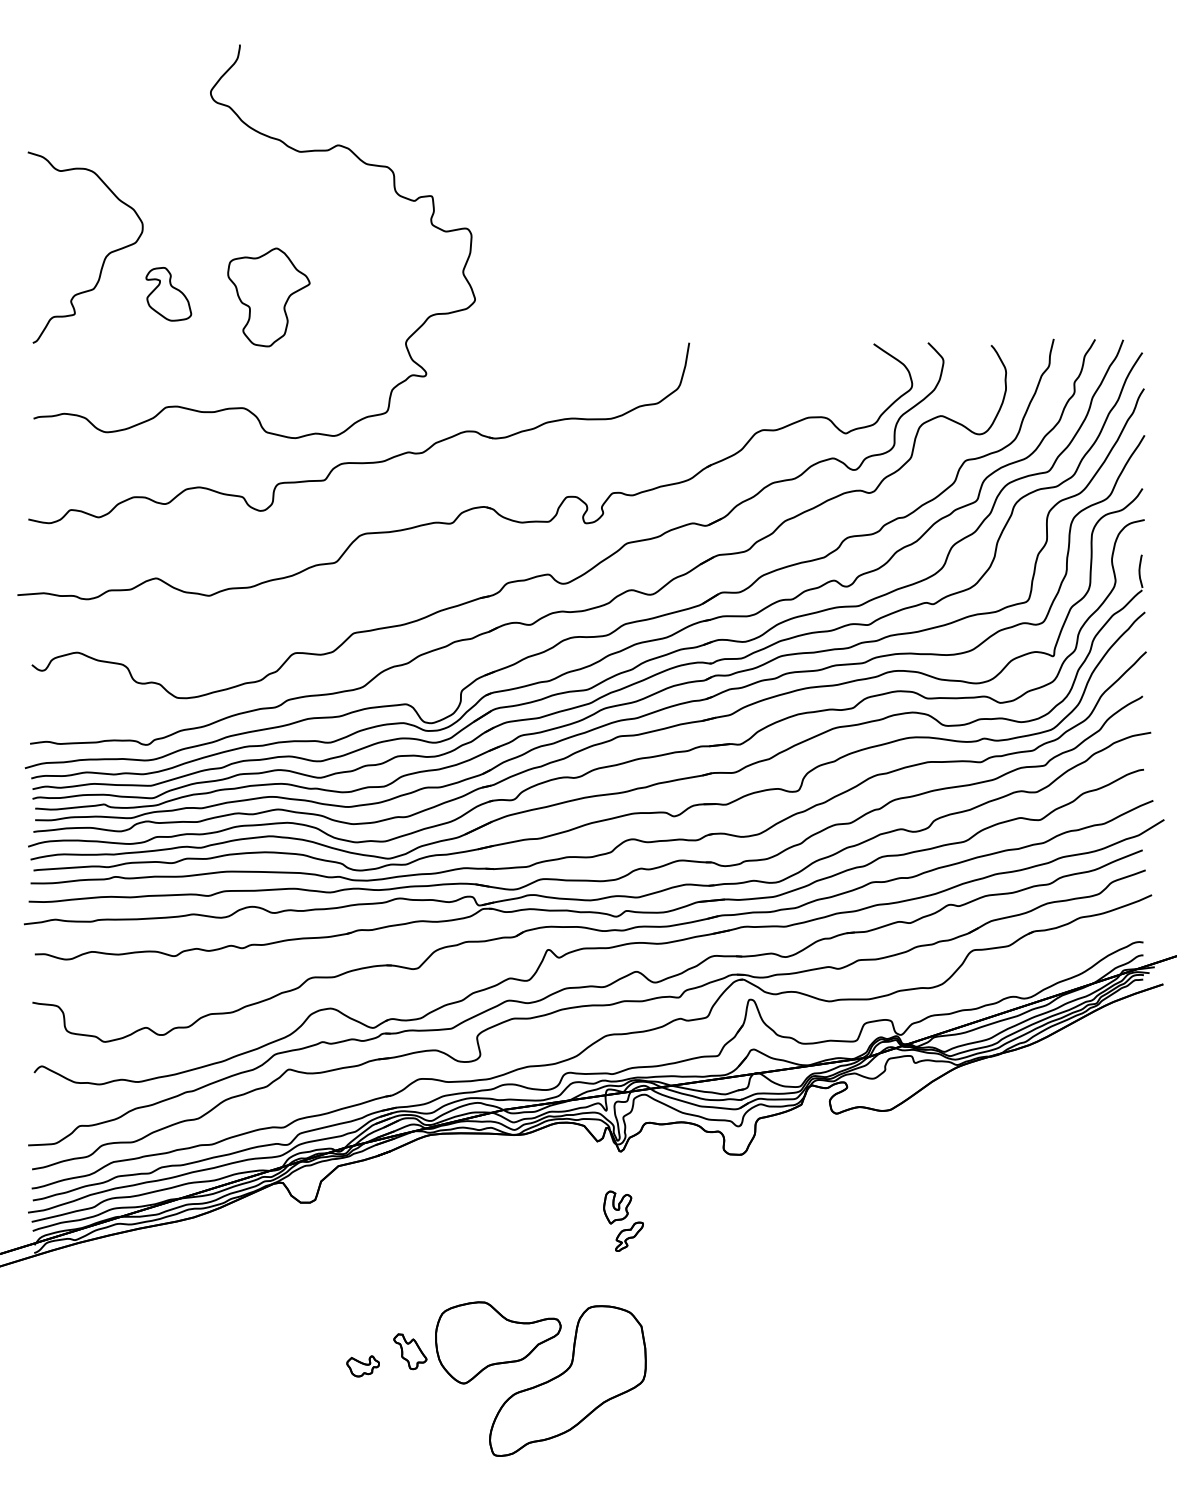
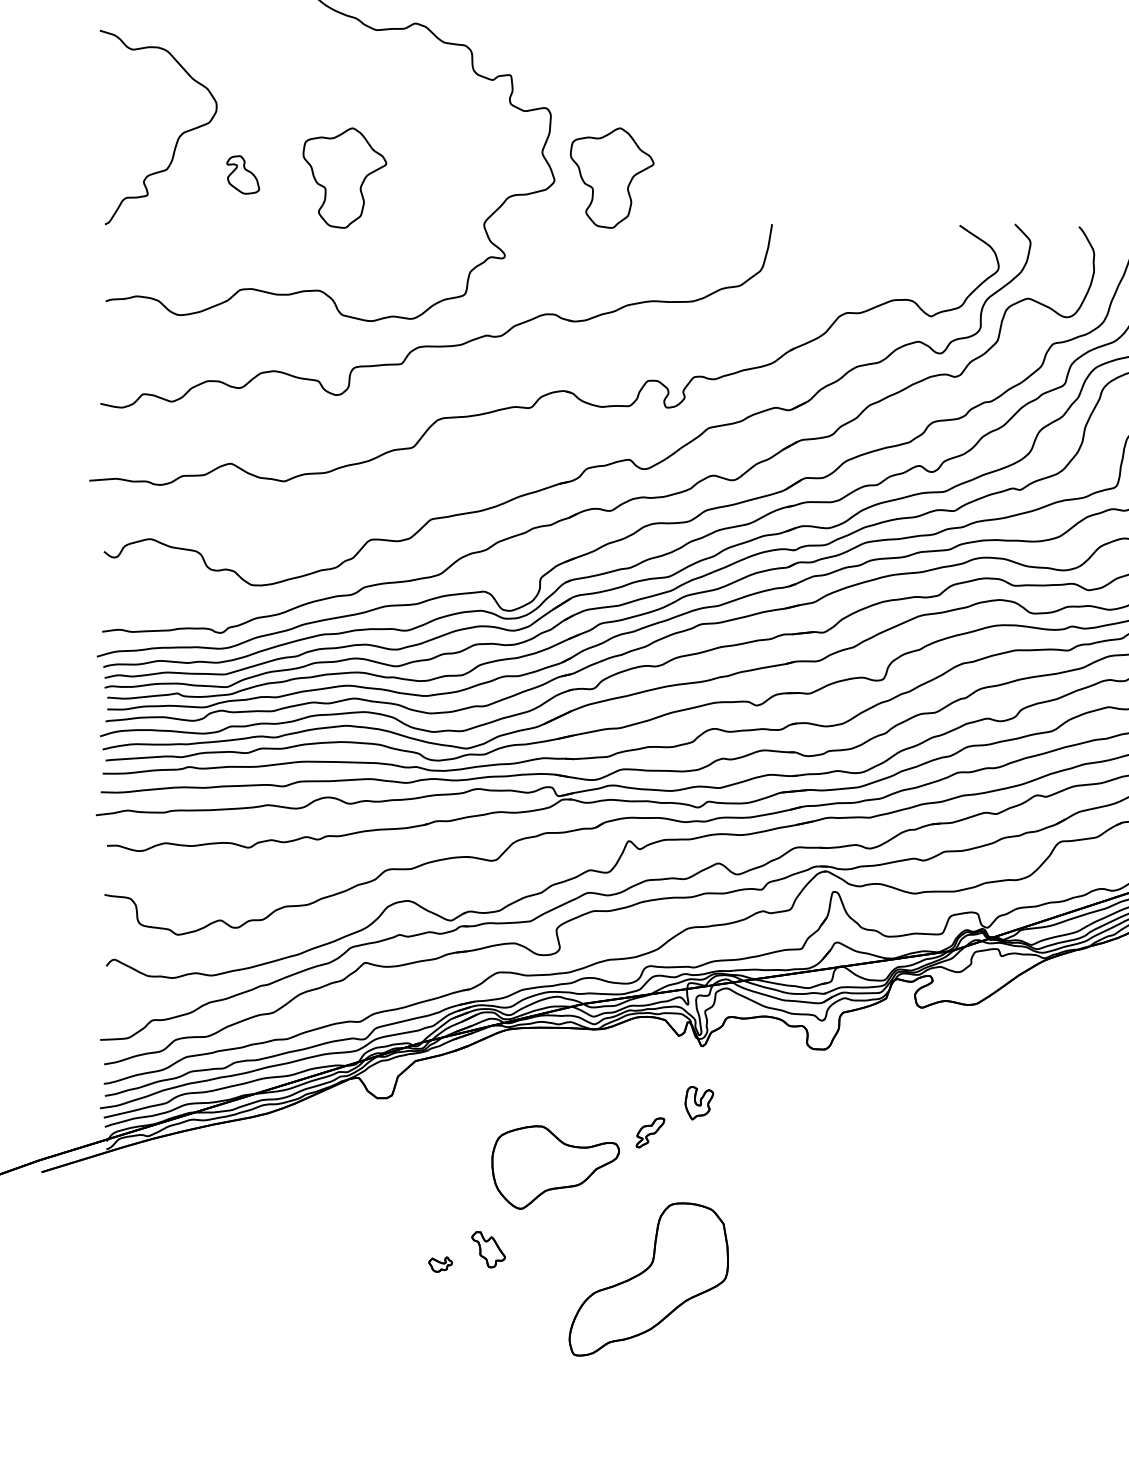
part: (168, 294) -> (242, 175), size x0.7
part: (531, 297) -> (611, 178), added
part: (629, 1236) -> (650, 1132), moved
part: (498, 1342) -> (555, 1167), moved
part: (362, 1366) -> (440, 1264), size x0.7

